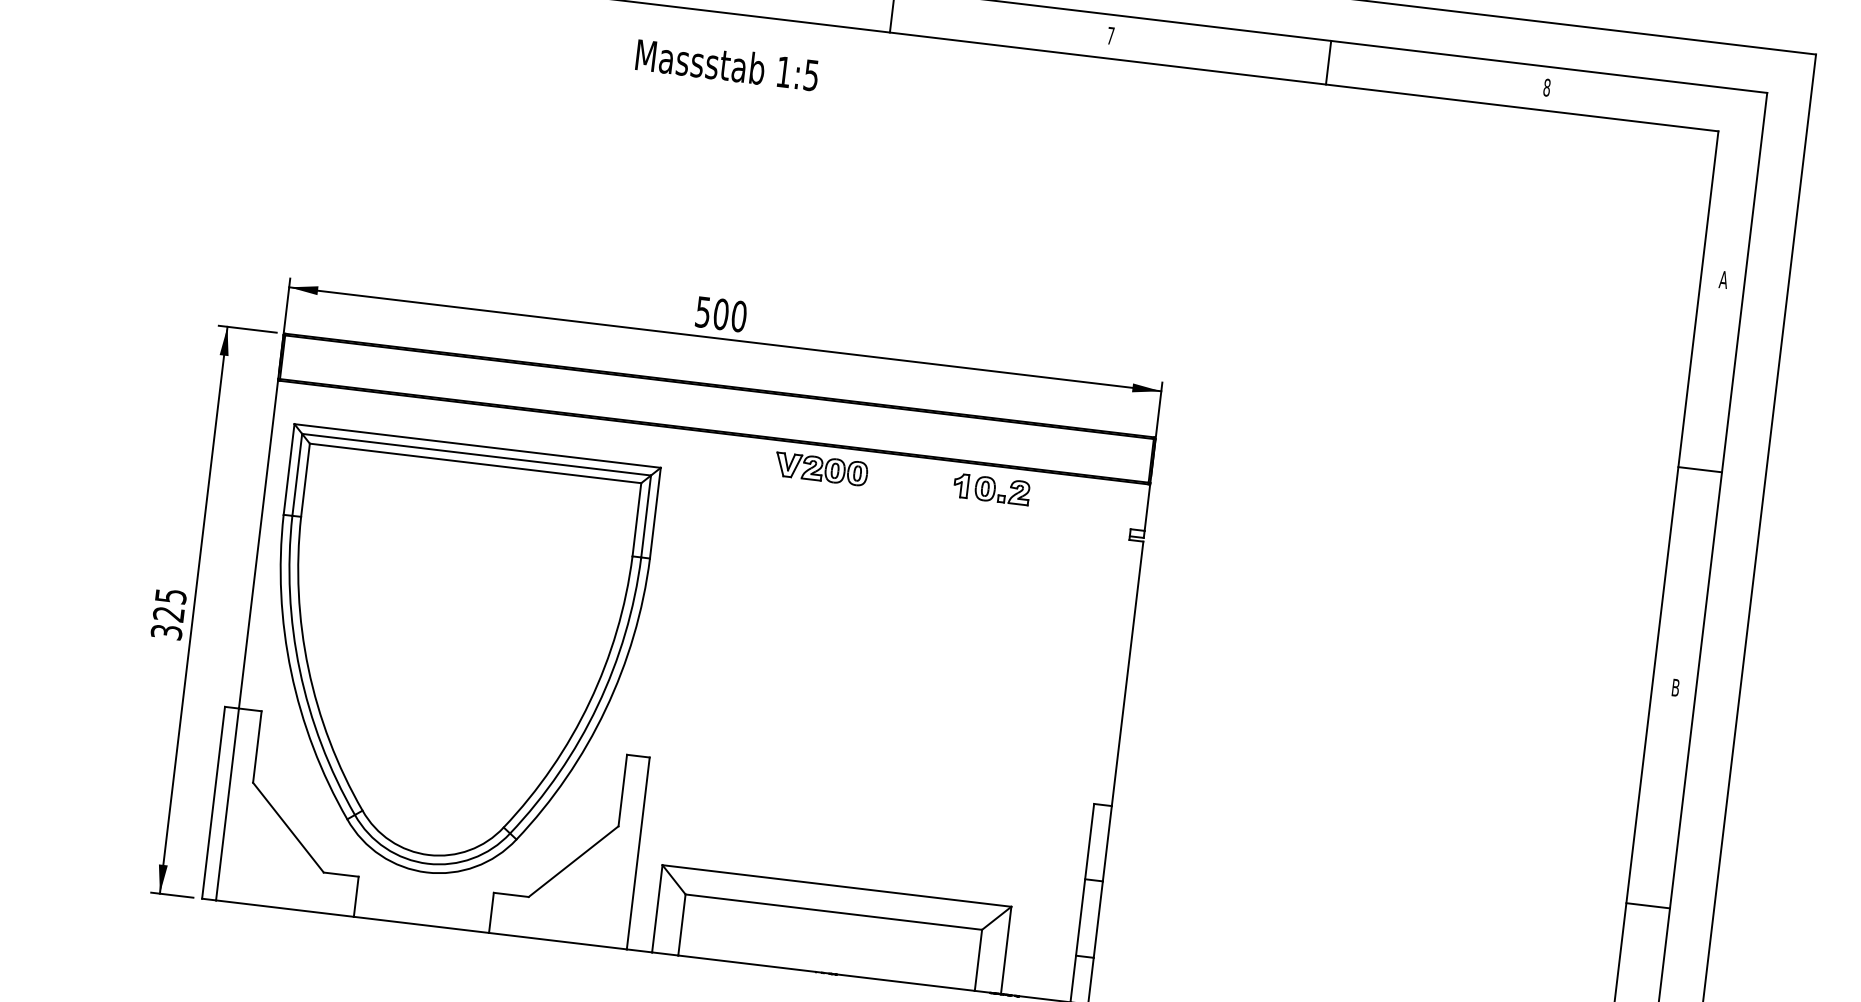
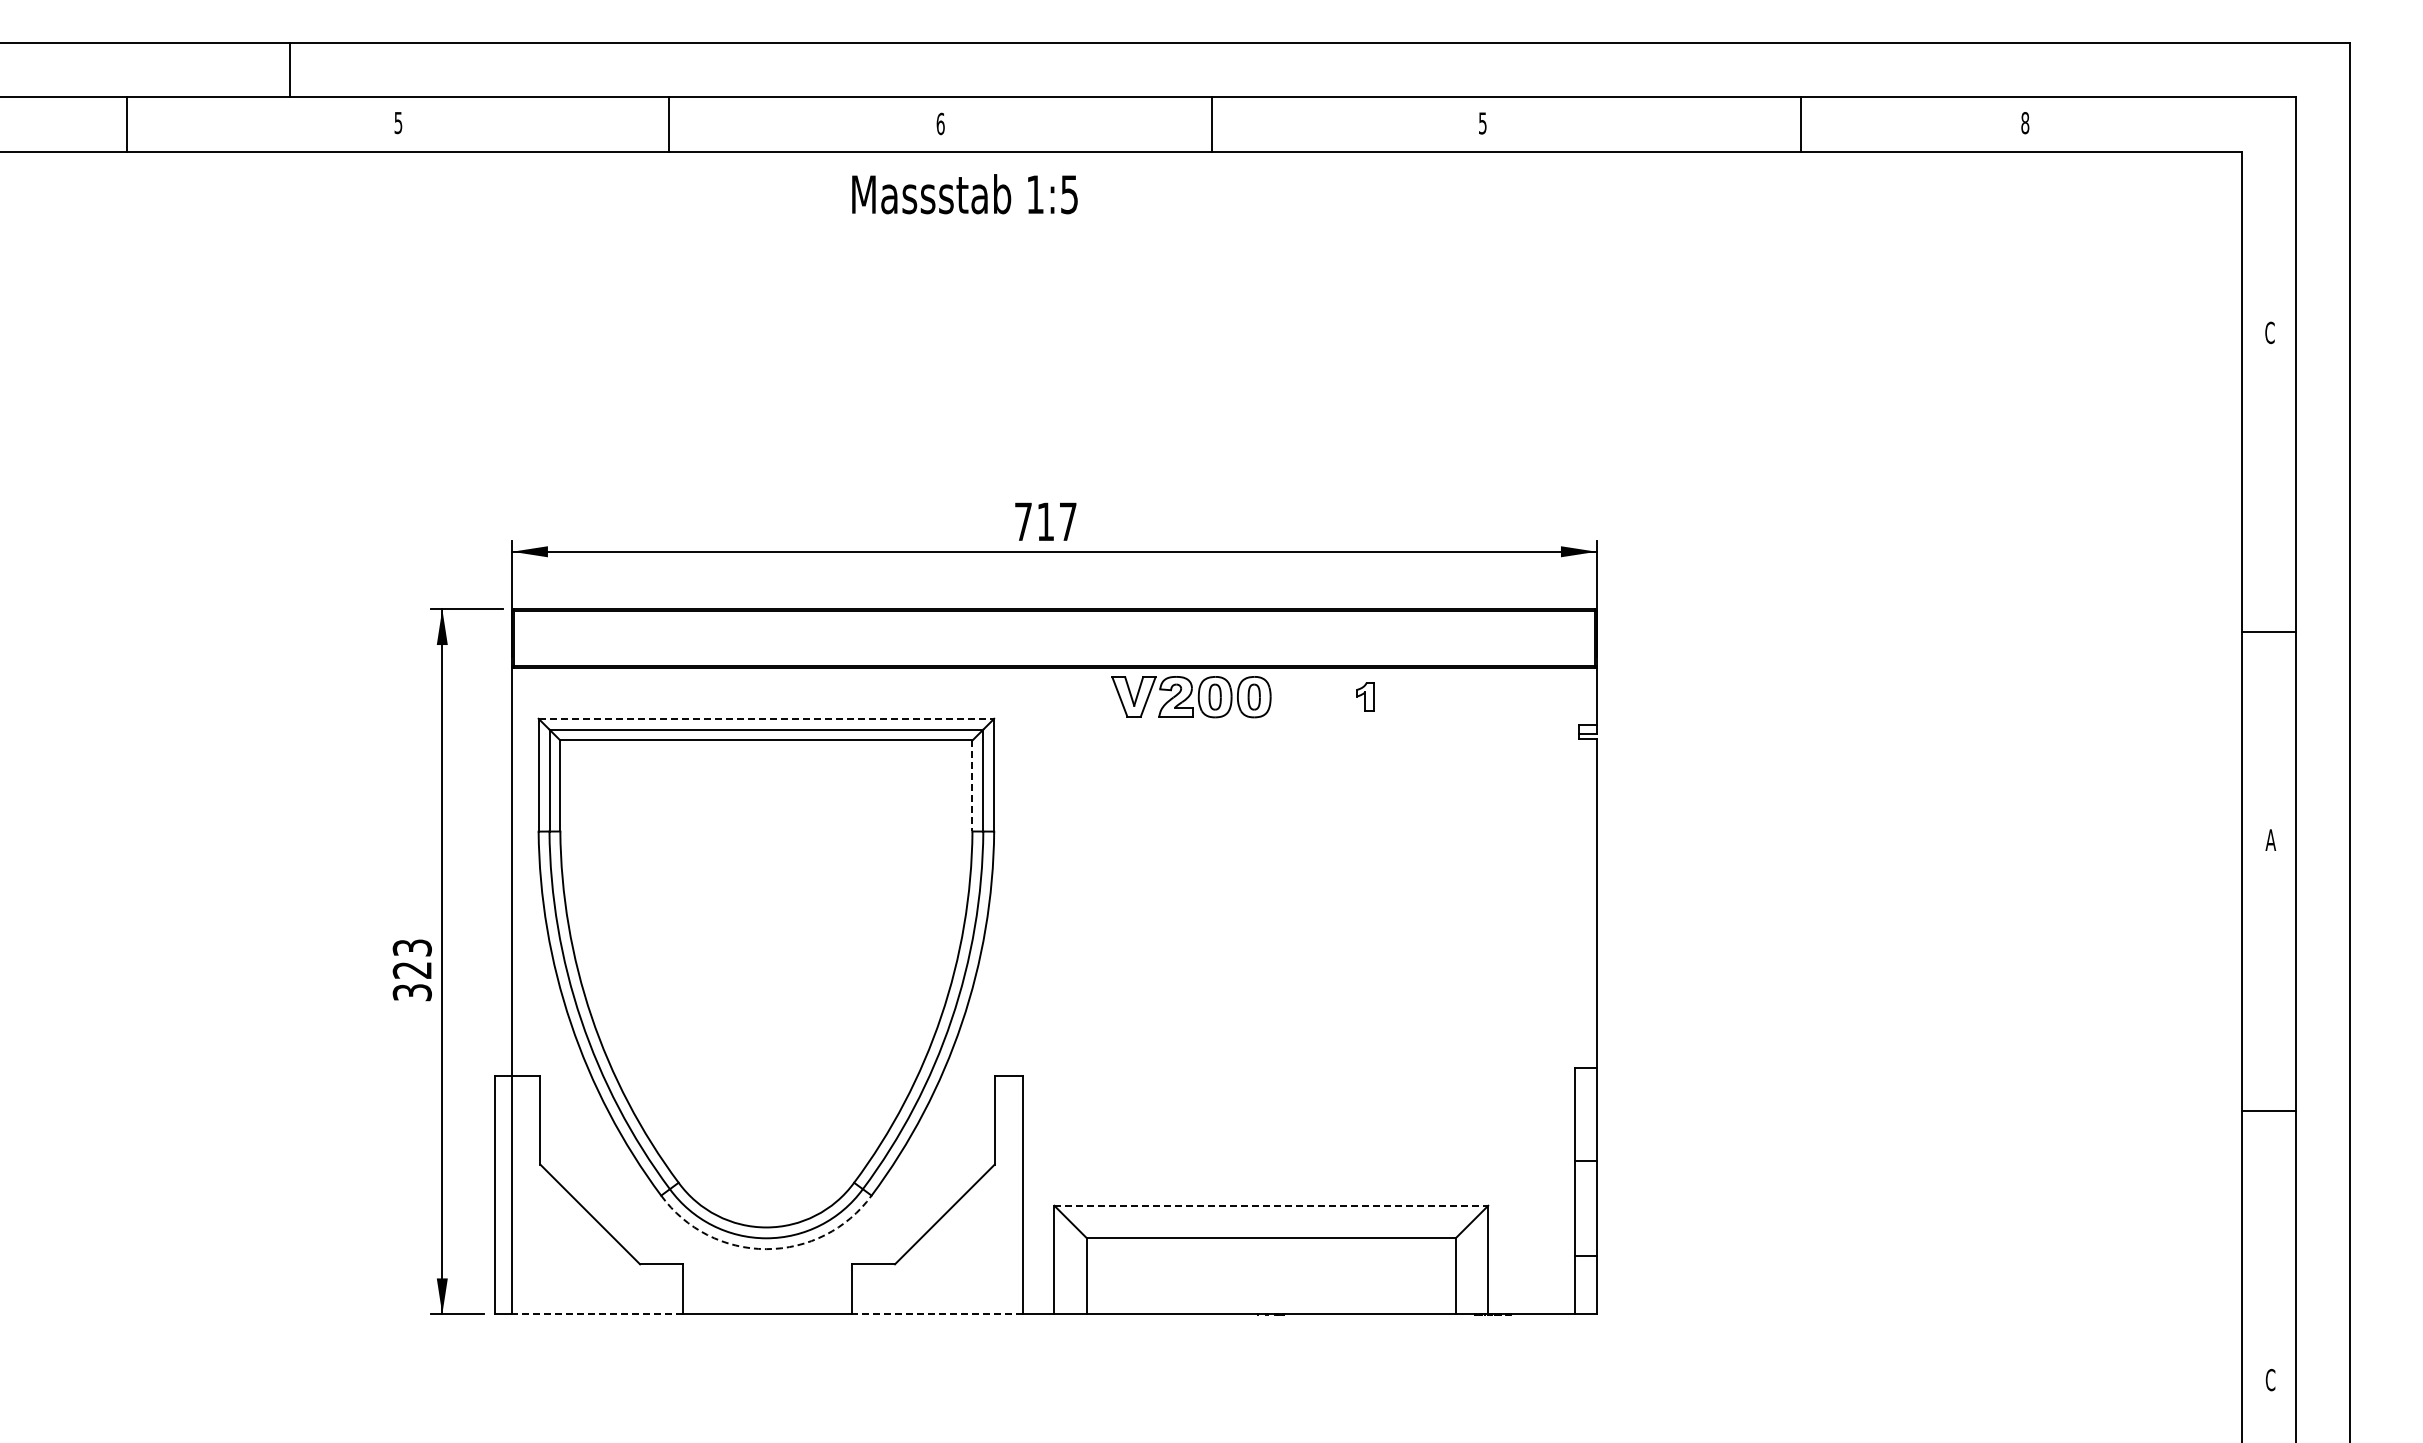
text: (1110, 35) -> (1482, 123), 7 -> 5
line: (1328, 62) -> (1800, 124), moved
text: (726, 65) -> (964, 194), moved
text: (1723, 279) -> (2269, 332), A -> C
text: (720, 314) -> (1045, 521), 500 -> 717
line: (477, 445) -> (766, 718), solid -> dashed
part: (821, 468) -> (1191, 696), size x1.4
line: (1699, 469) -> (2268, 632), moved
part: (1002, 490) -> (1416, 696), removed
line: (636, 519) -> (972, 785), solid -> dashed
text: (170, 595) -> (411, 947), 325 -> 323
text: (1675, 687) -> (2270, 839), B -> A
arc: (426, 872) -> (766, 1249), solid -> dashed
line: (837, 885) -> (1271, 1205), solid -> dashed
line: (284, 908) -> (597, 1314), solid -> dashed
line: (558, 941) -> (937, 1314), solid -> dashed

